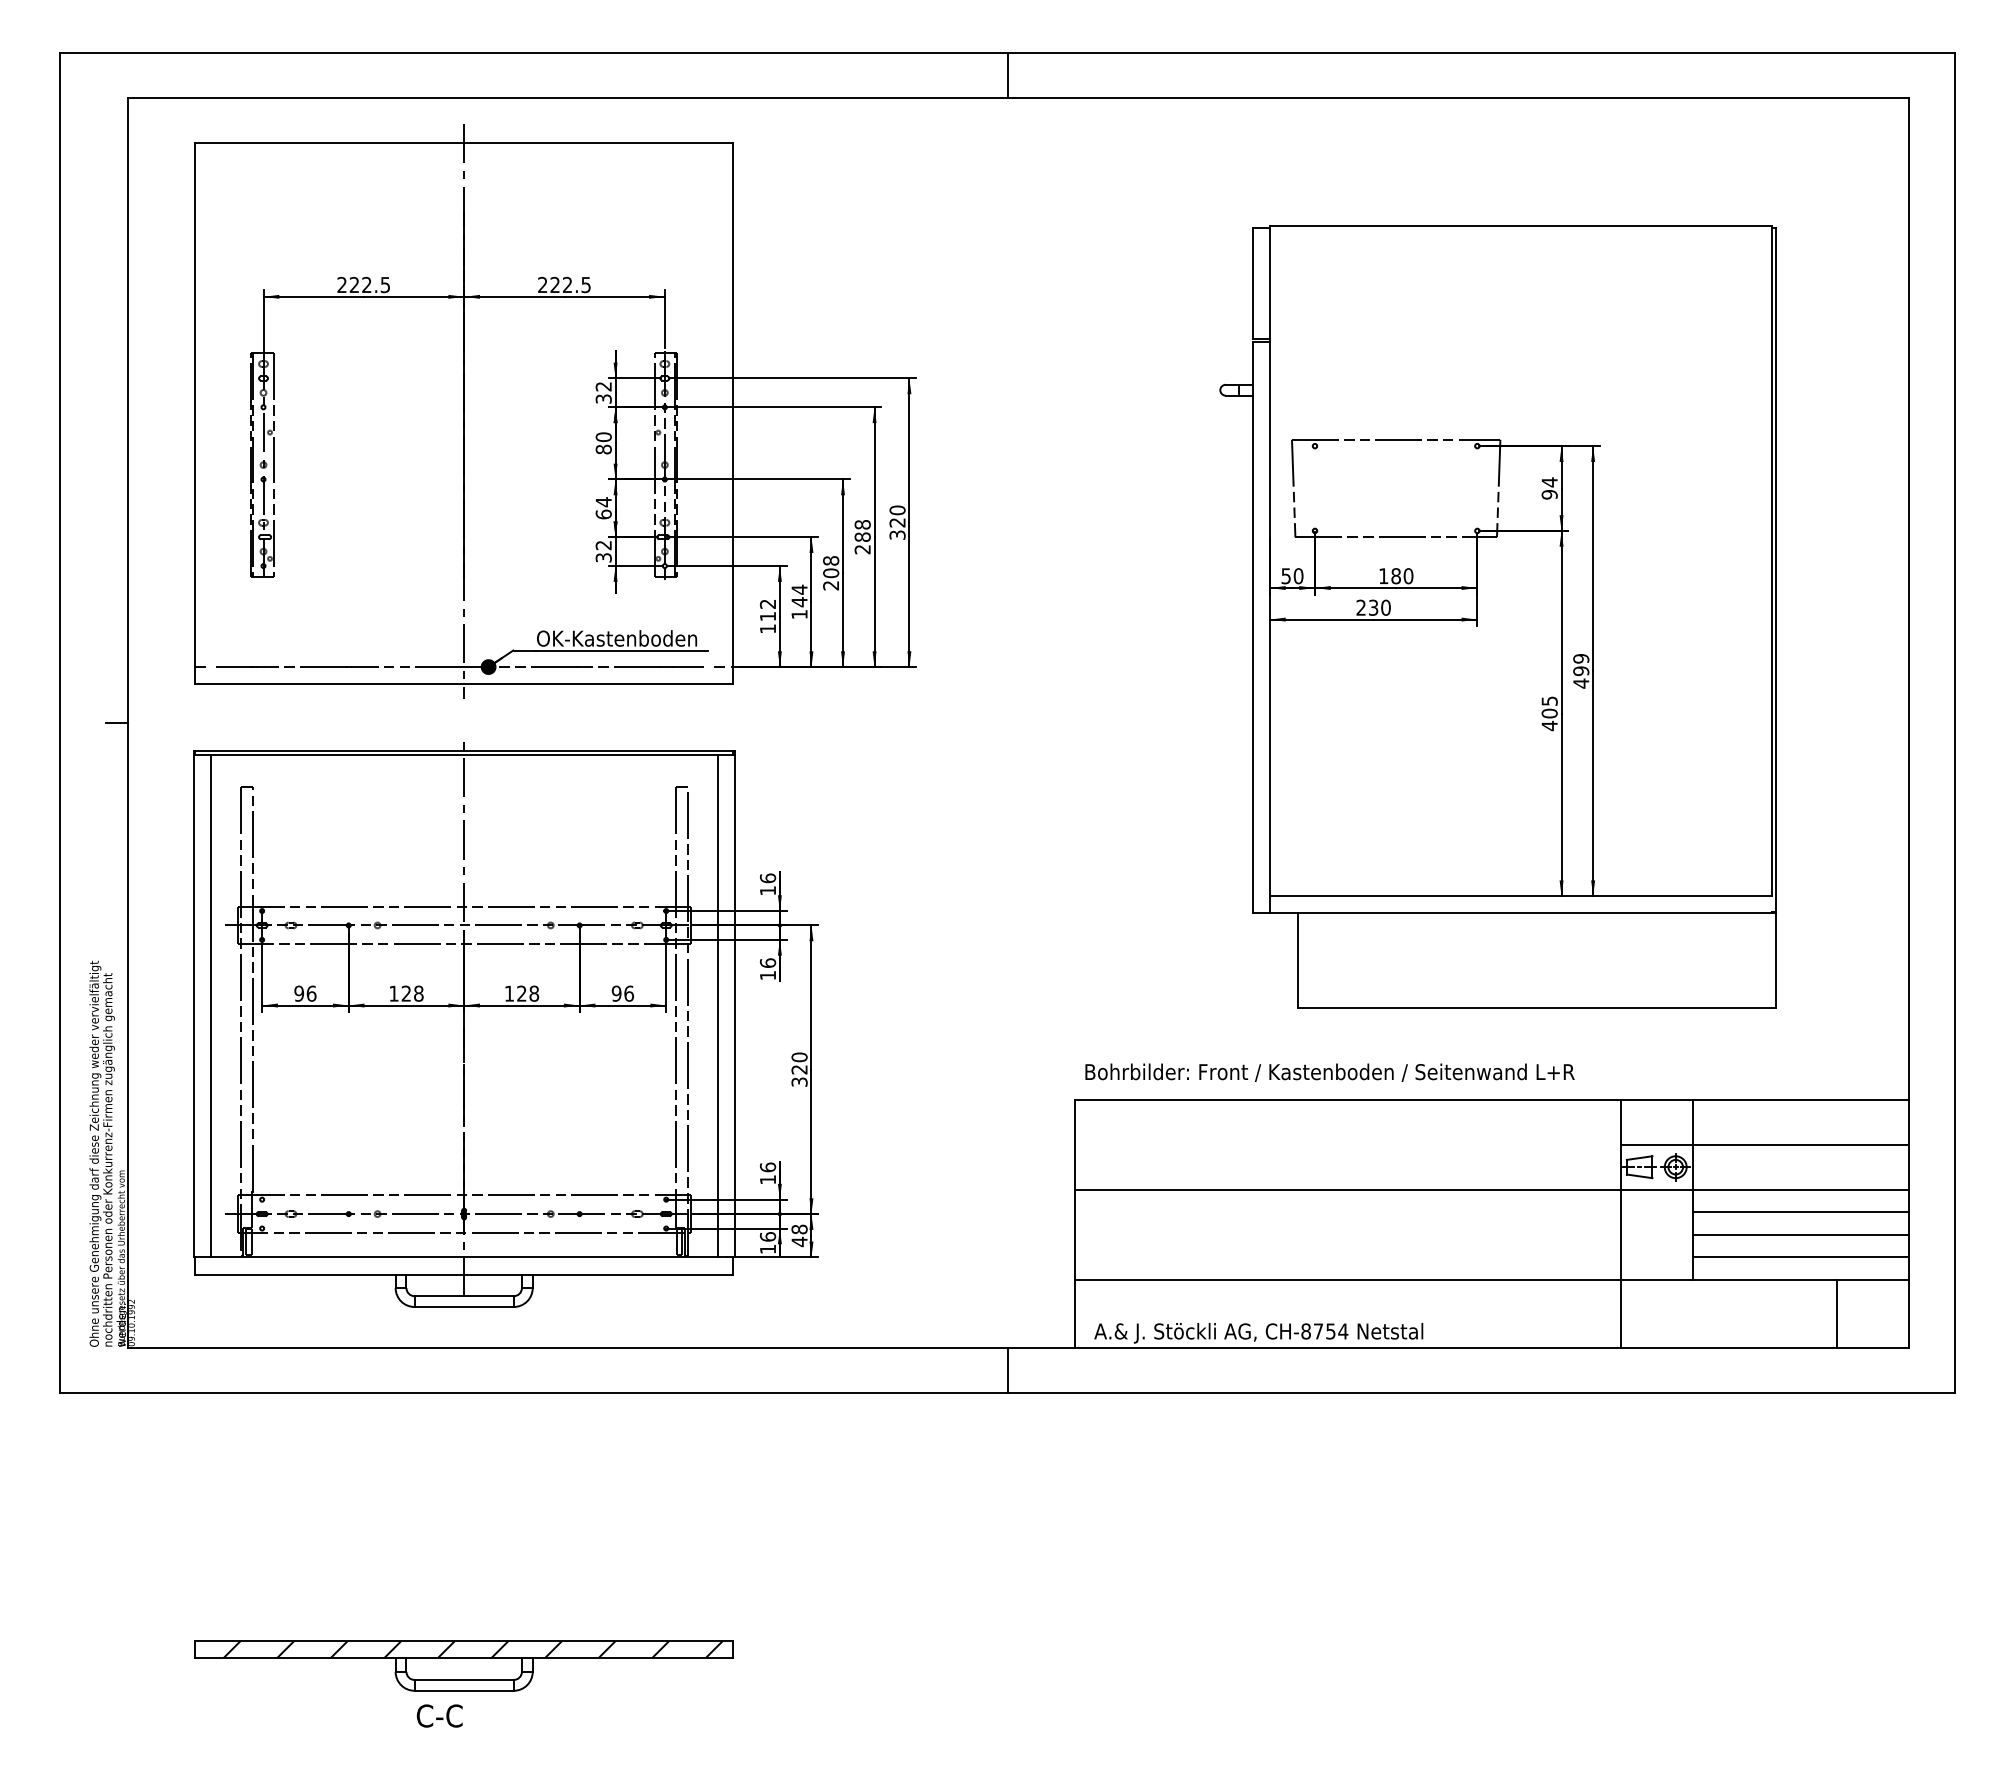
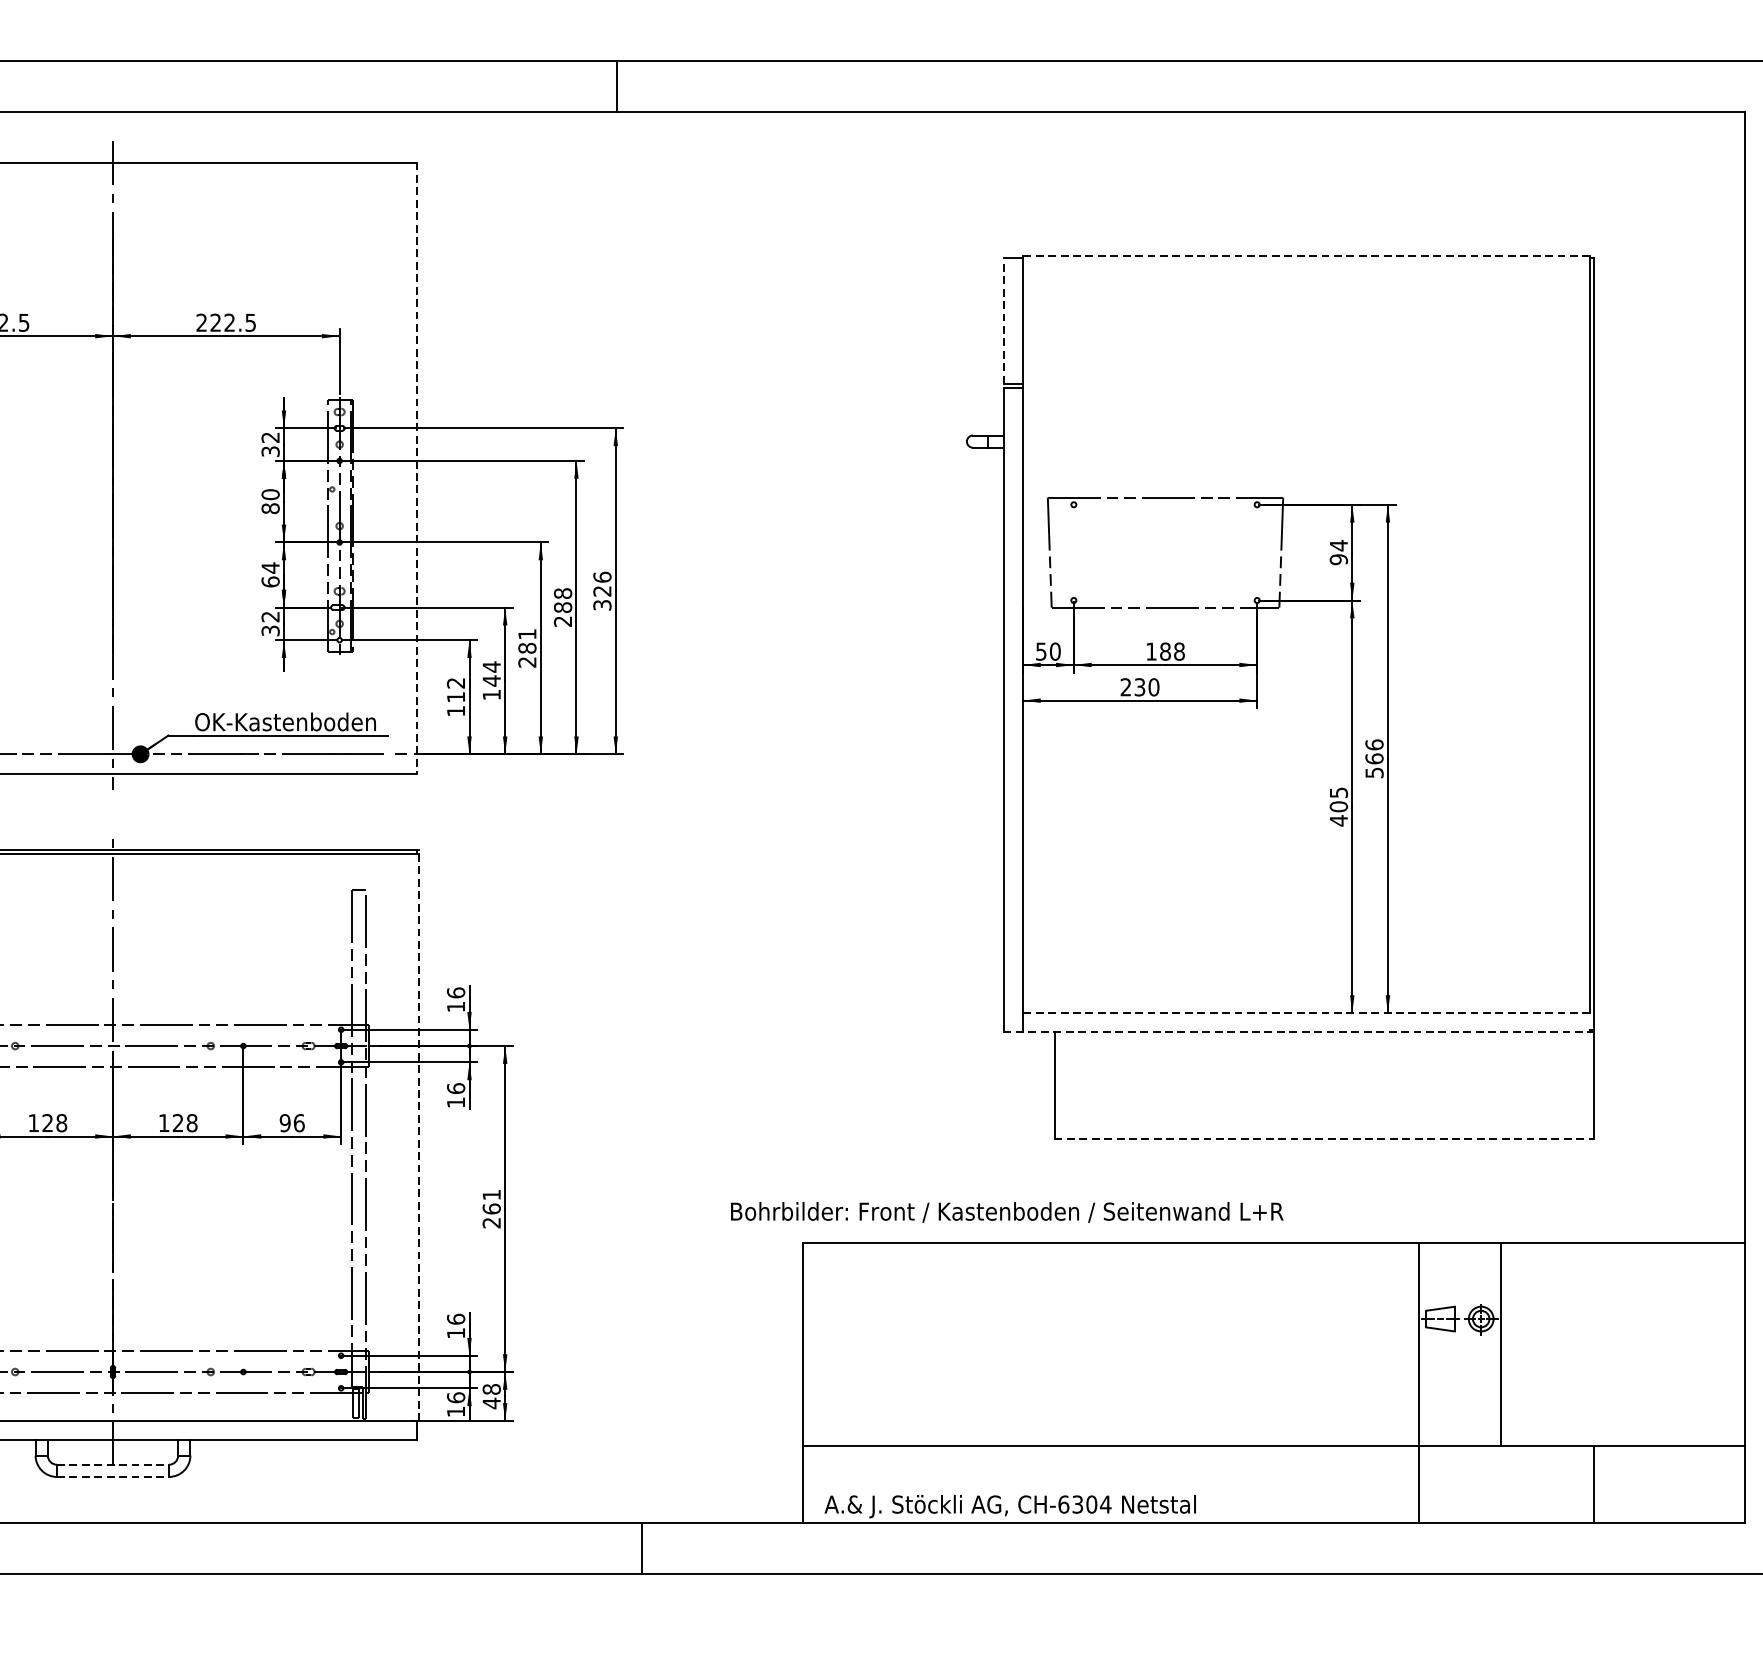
line: (1007, 75) -> (617, 86), moved
line: (1520, 226) -> (1305, 256), solid -> dashed
line: (1252, 282) -> (1003, 319), solid -> dashed
line: (732, 413) -> (416, 467), solid -> dashed
text: (897, 510) -> (602, 577), 320 -> 326
text: (831, 567) -> (527, 641), 208 -> 281
text: (1408, 575) -> (1179, 650), 180 -> 188
text: (1581, 670) -> (1374, 758), 499 -> 566
line: (1520, 896) -> (1305, 1013), solid -> dashed
line: (1514, 913) -> (1299, 1032), solid -> dashed
line: (734, 1004) -> (418, 1135), solid -> dashed
line: (717, 1006) -> (399, 1137), removed
line: (1537, 1008) -> (1325, 1139), solid -> dashed
text: (799, 1069) -> (491, 1208), 320 -> 261
text: (1329, 1072) -> (1006, 1212), moved
line: (1764, 1144) -> (1581, 1293), removed
line: (1492, 1189) -> (1274, 1344), removed
line: (1800, 1212) -> (1622, 1370), removed
line: (1800, 1234) -> (1622, 1395), removed
line: (1800, 1257) -> (1622, 1421), removed
line: (464, 1296) -> (113, 1465), solid -> dashed
line: (464, 1307) -> (113, 1477), solid -> dashed
line: (1837, 1313) -> (1593, 1484), moved
text: (1318, 1331) -> (1077, 1504), CH-8754 -> CH-6304
line: (1007, 1369) -> (641, 1547), moved

